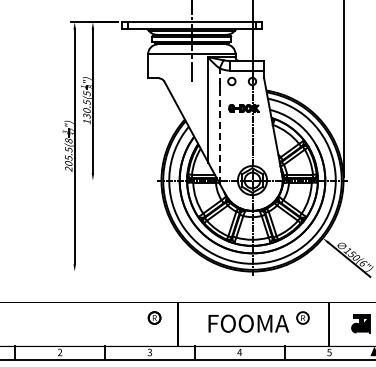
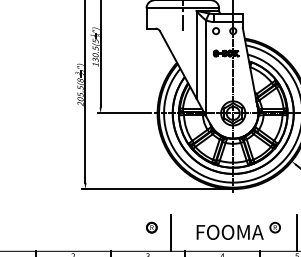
line: (219, 126) -> (205, 68), dashed -> solid
line: (121, 180) -> (124, 113), added
line: (159, 271) -> (155, 189), added

